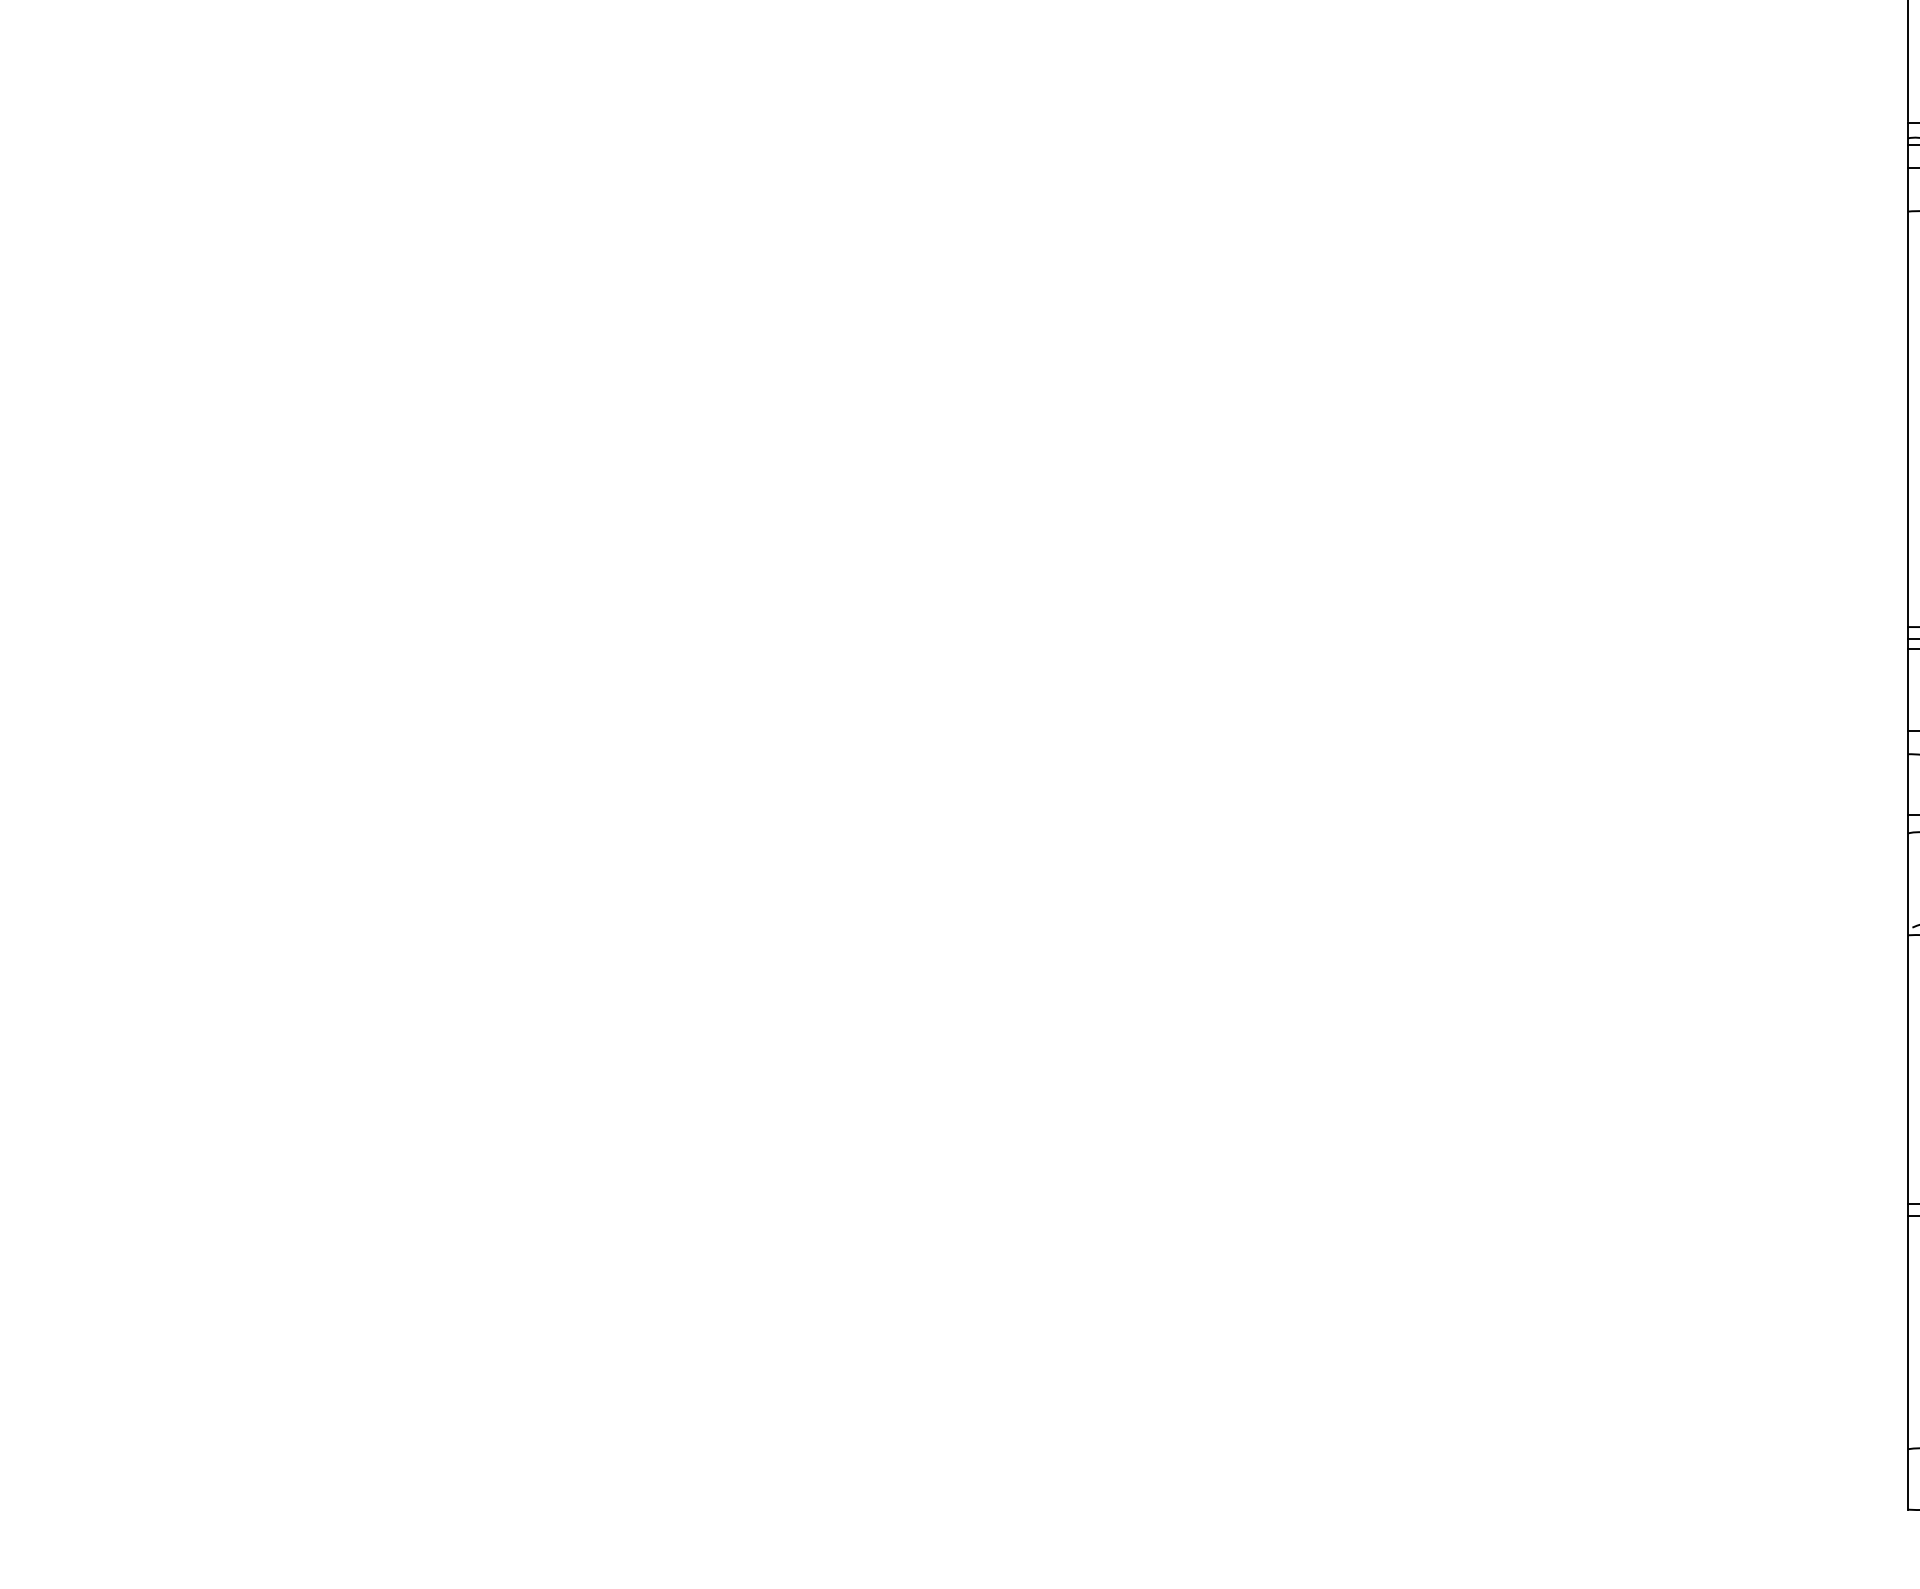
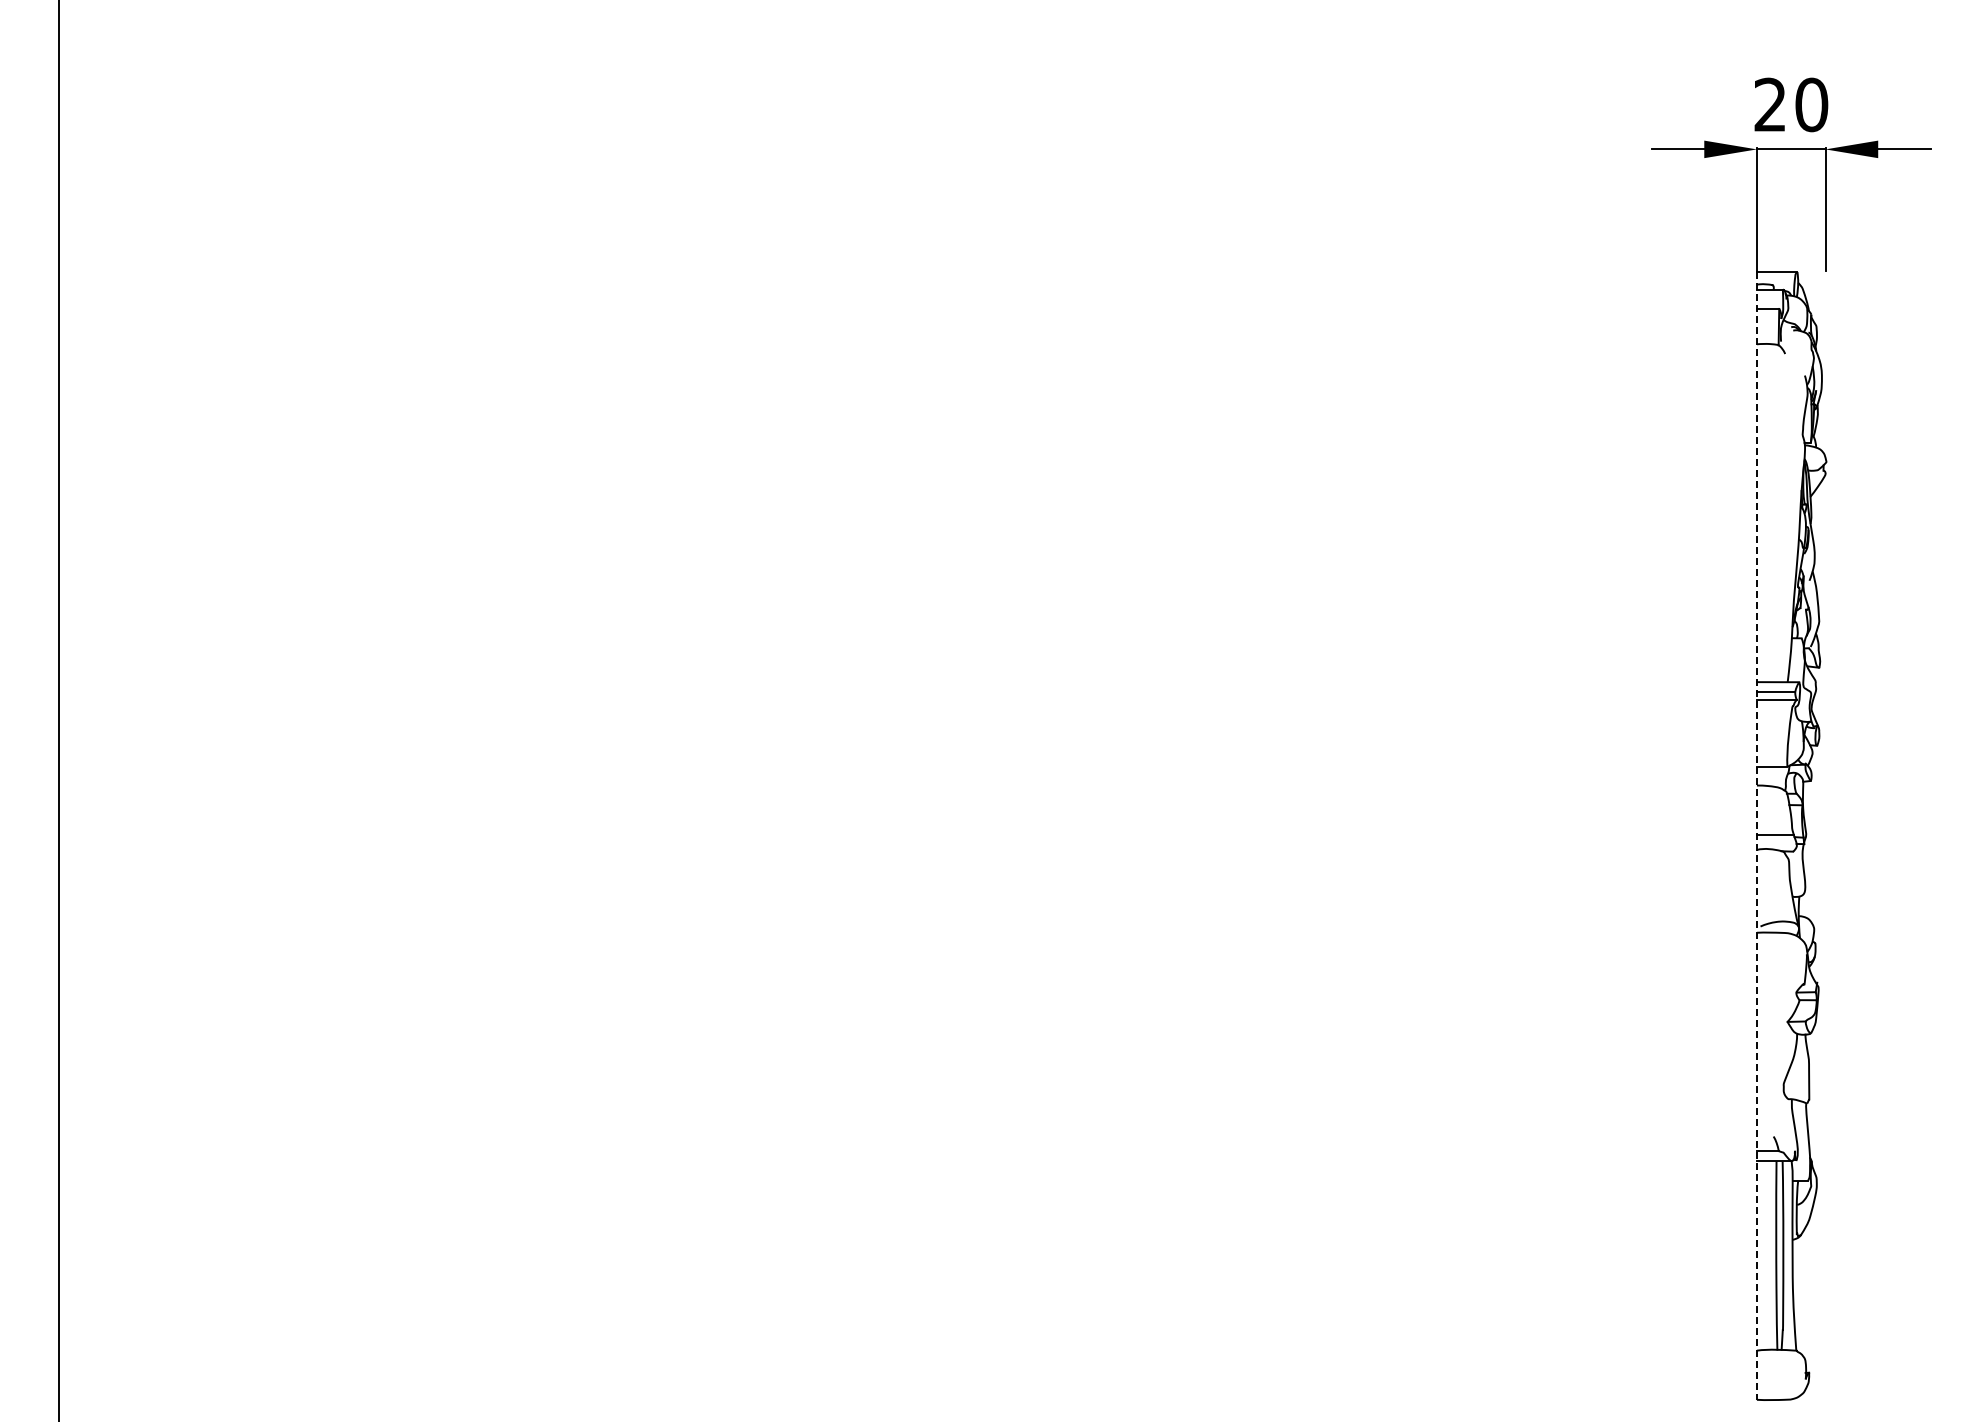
line: (1907, 815) -> (1756, 835), solid -> dashed

